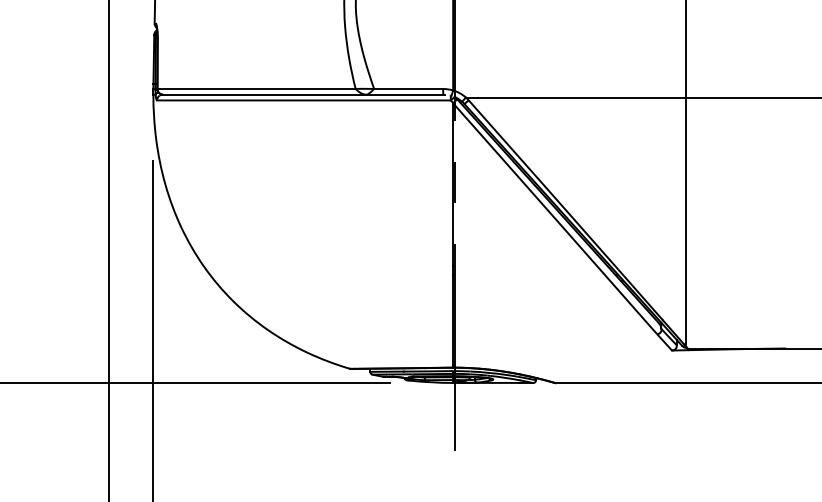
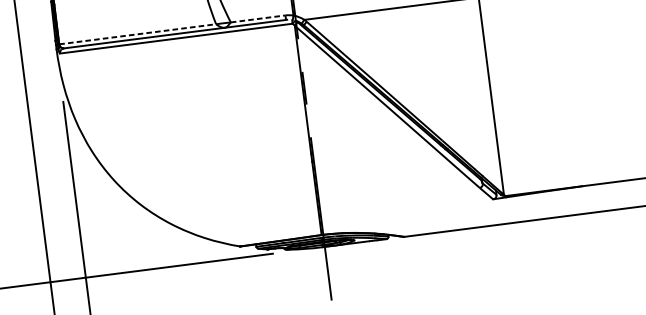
line: (257, 88) -> (138, 33), solid -> dashed
line: (409, 89) -> (258, 19), solid -> dashed

